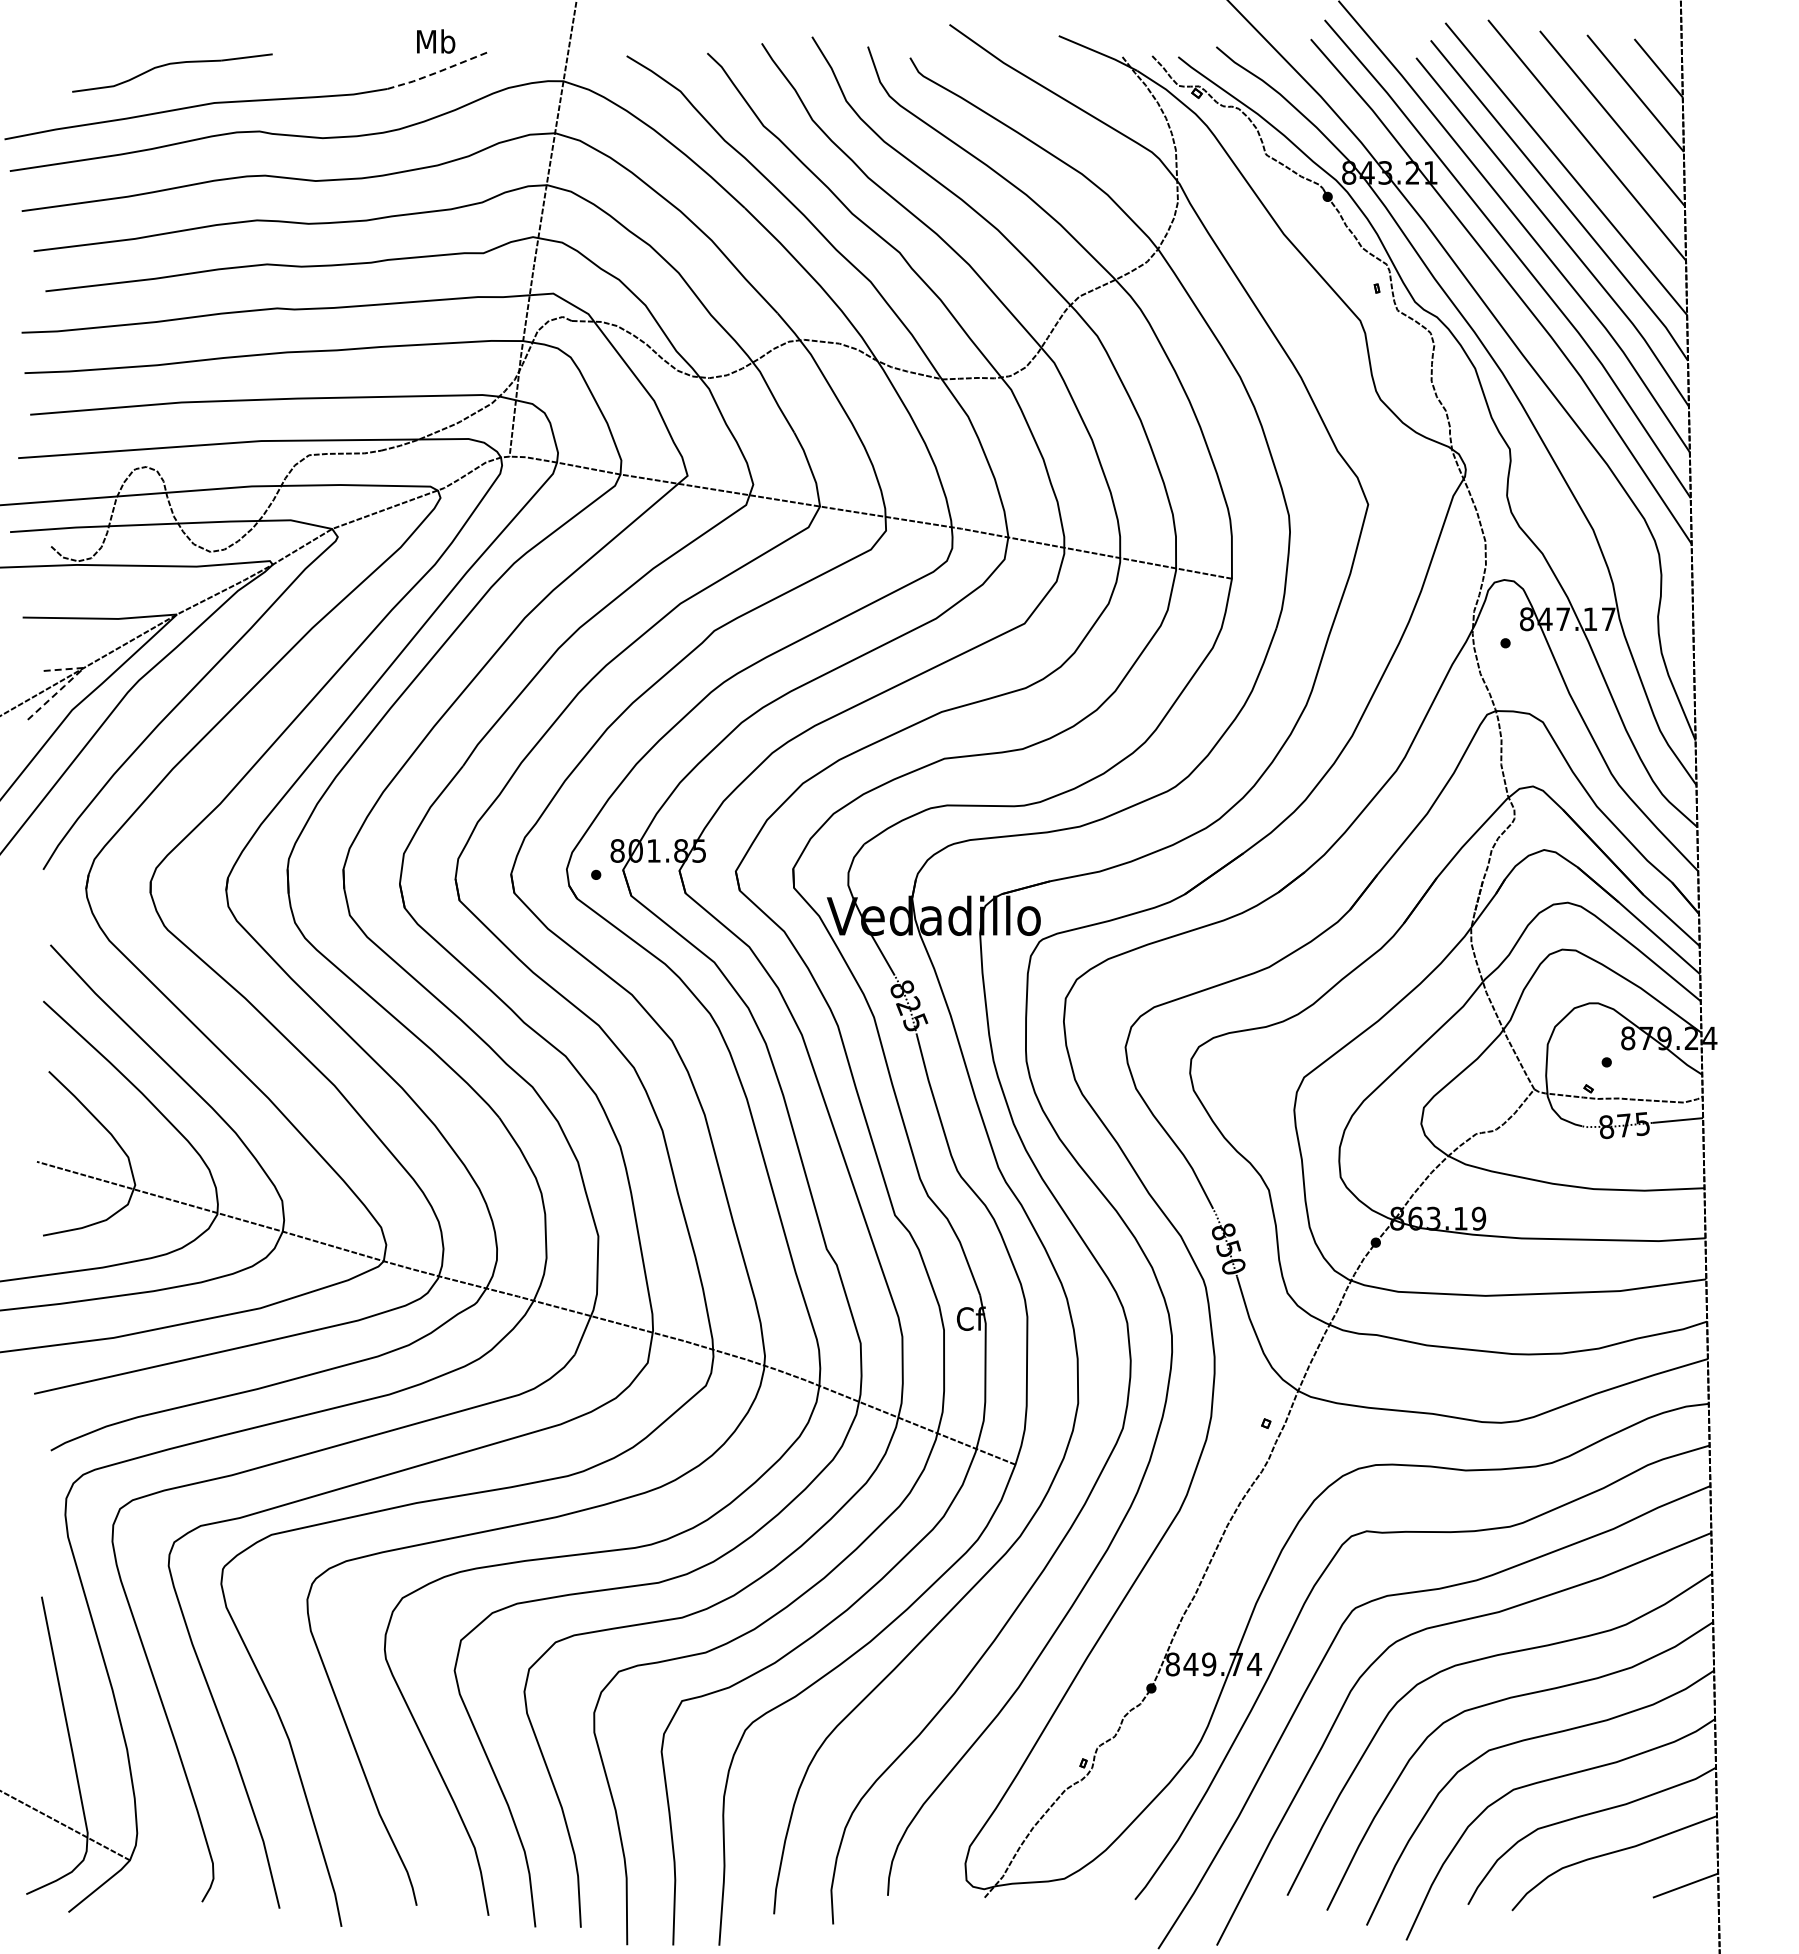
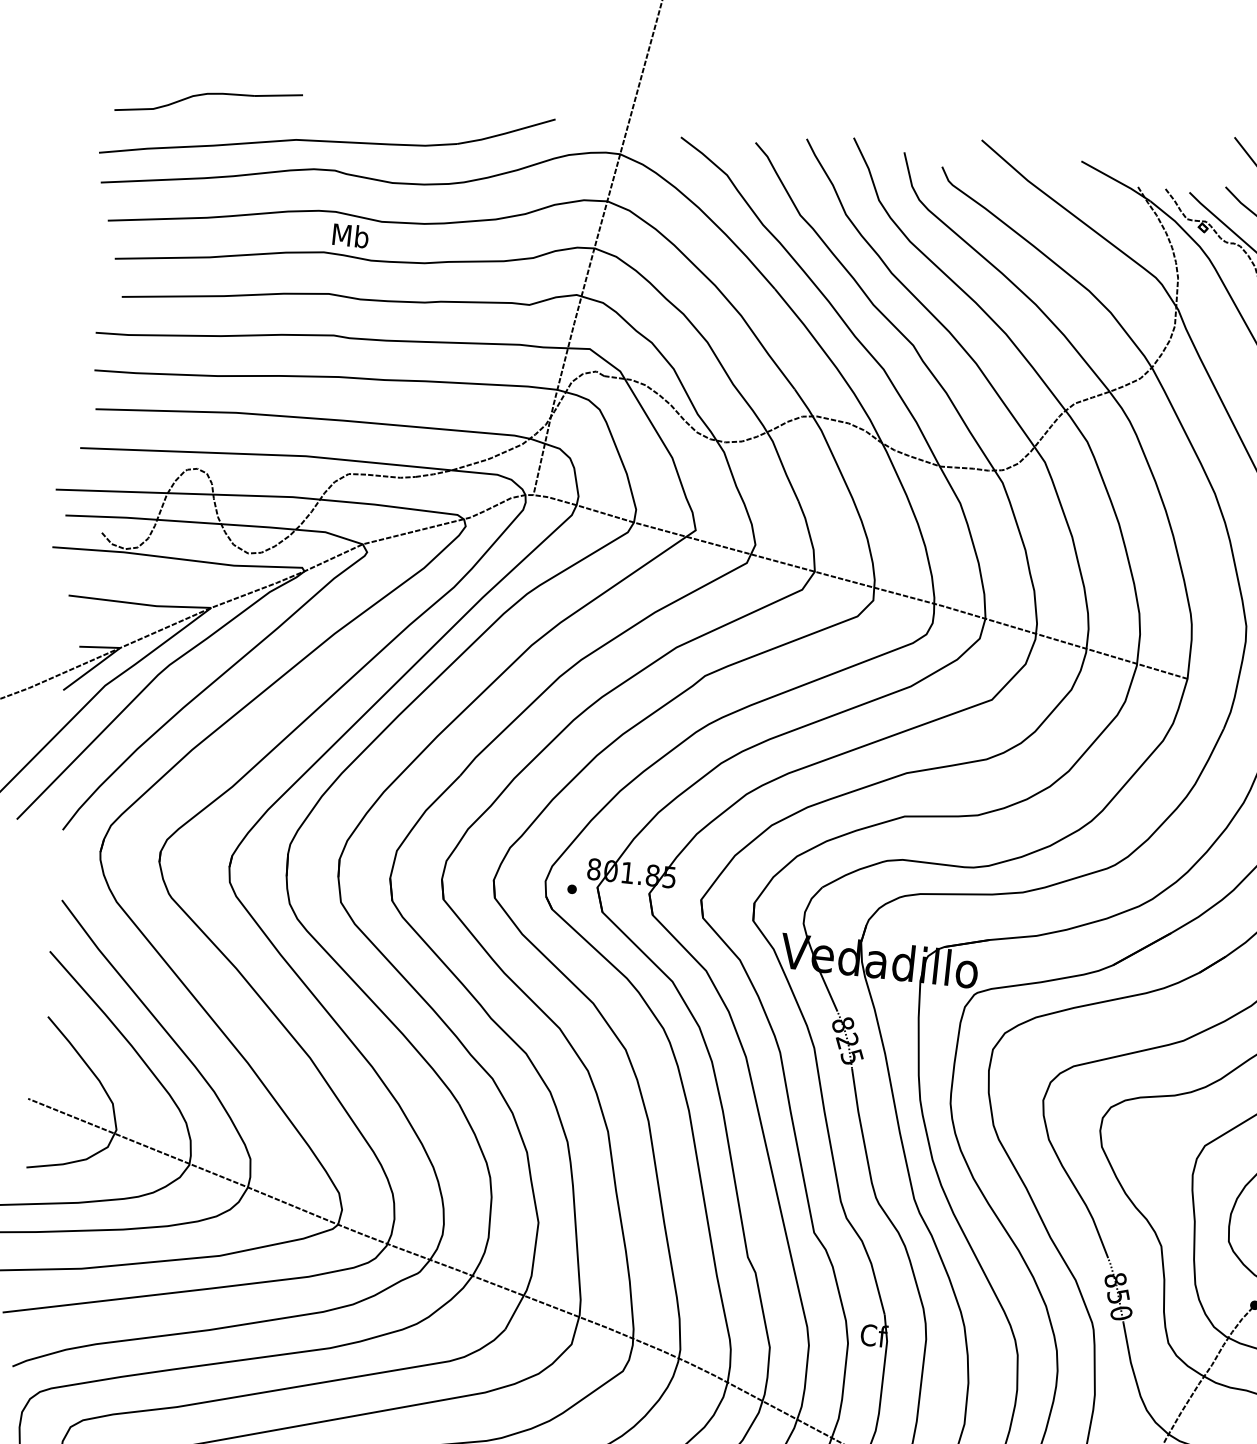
text: (436, 41) -> (351, 235), moved
part: (172, 64) -> (209, 94), moved
line: (438, 71) -> (505, 132), dashed -> solid
line: (72, 678) -> (108, 656), dashed -> solid

